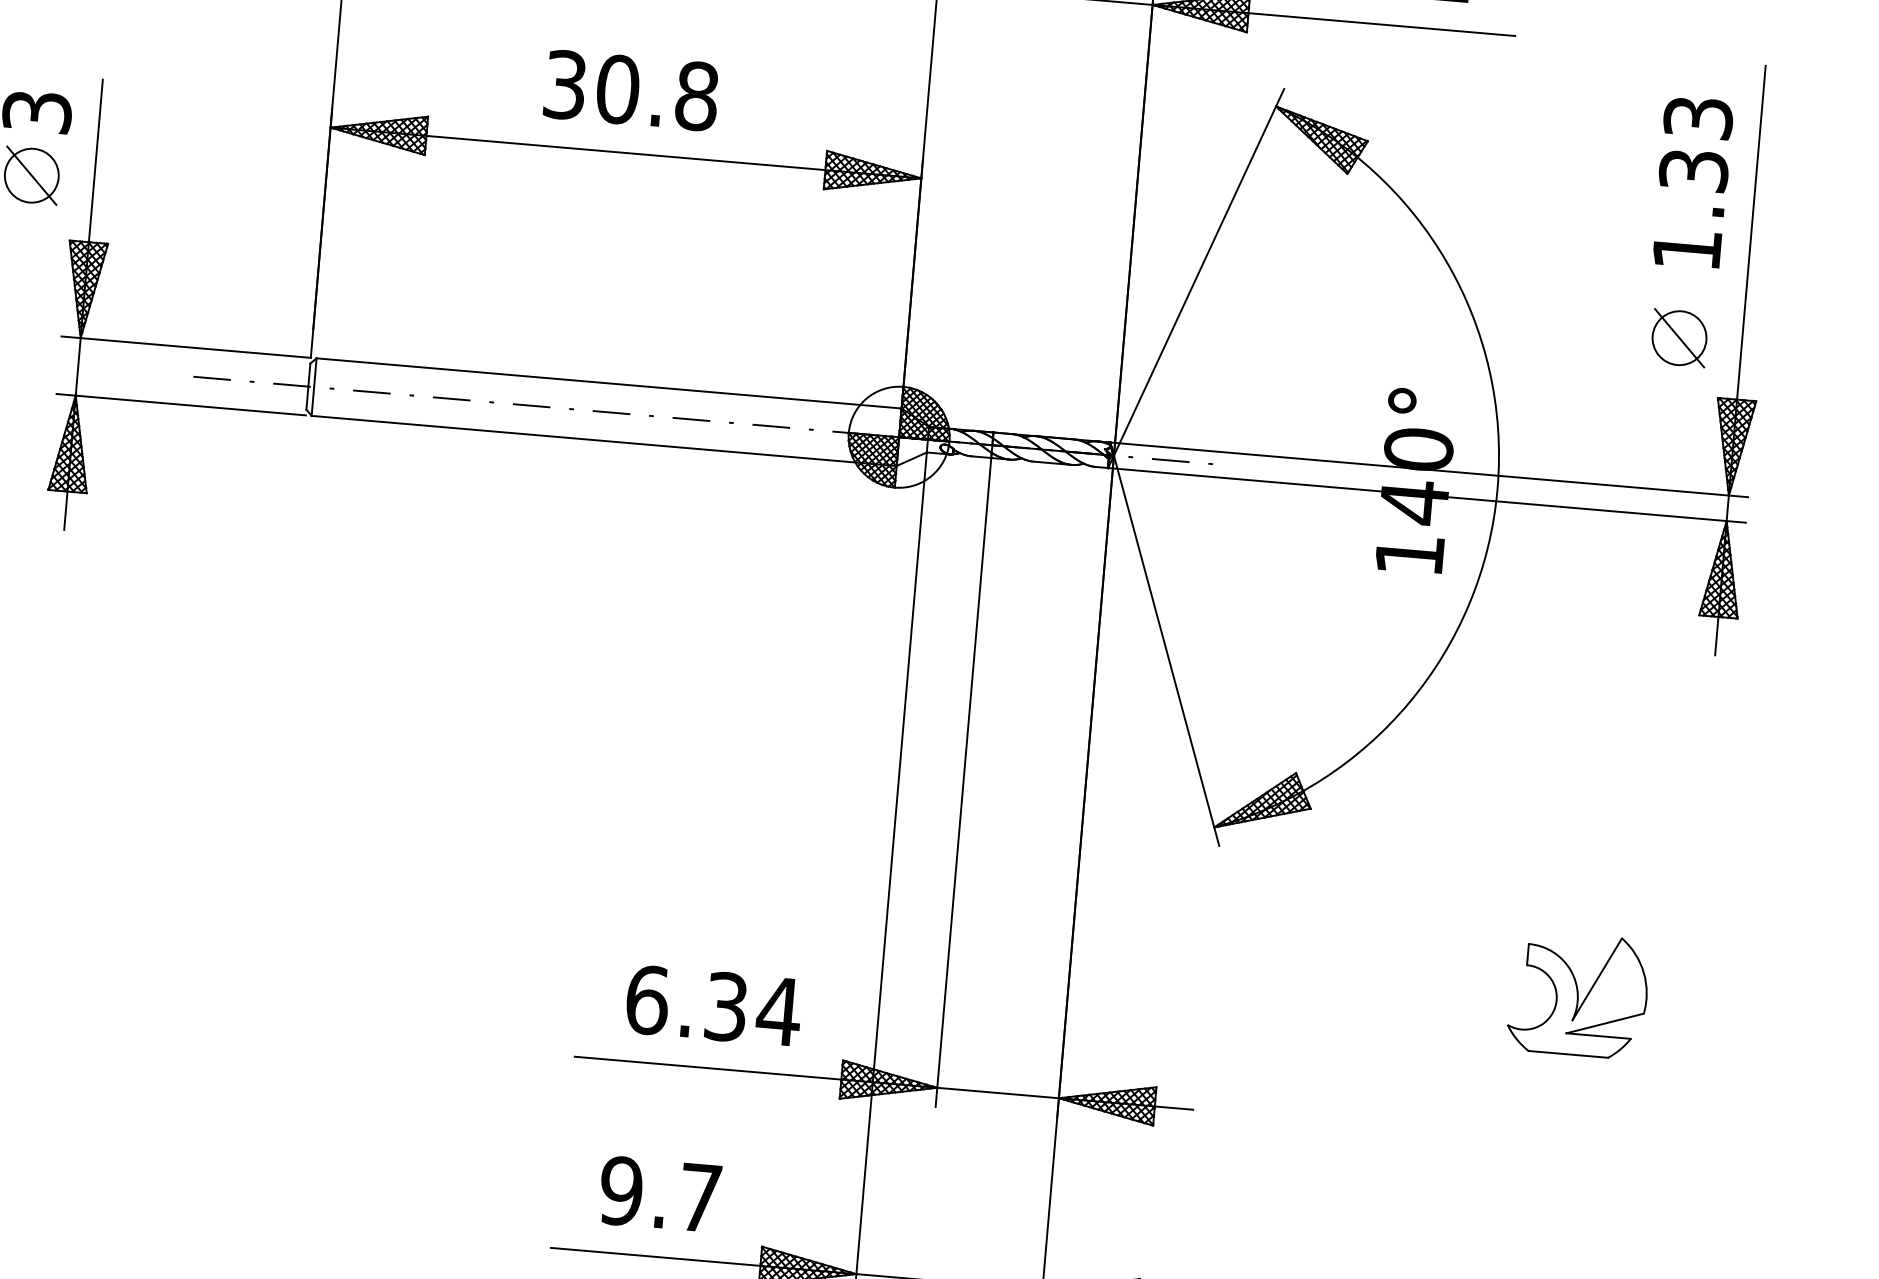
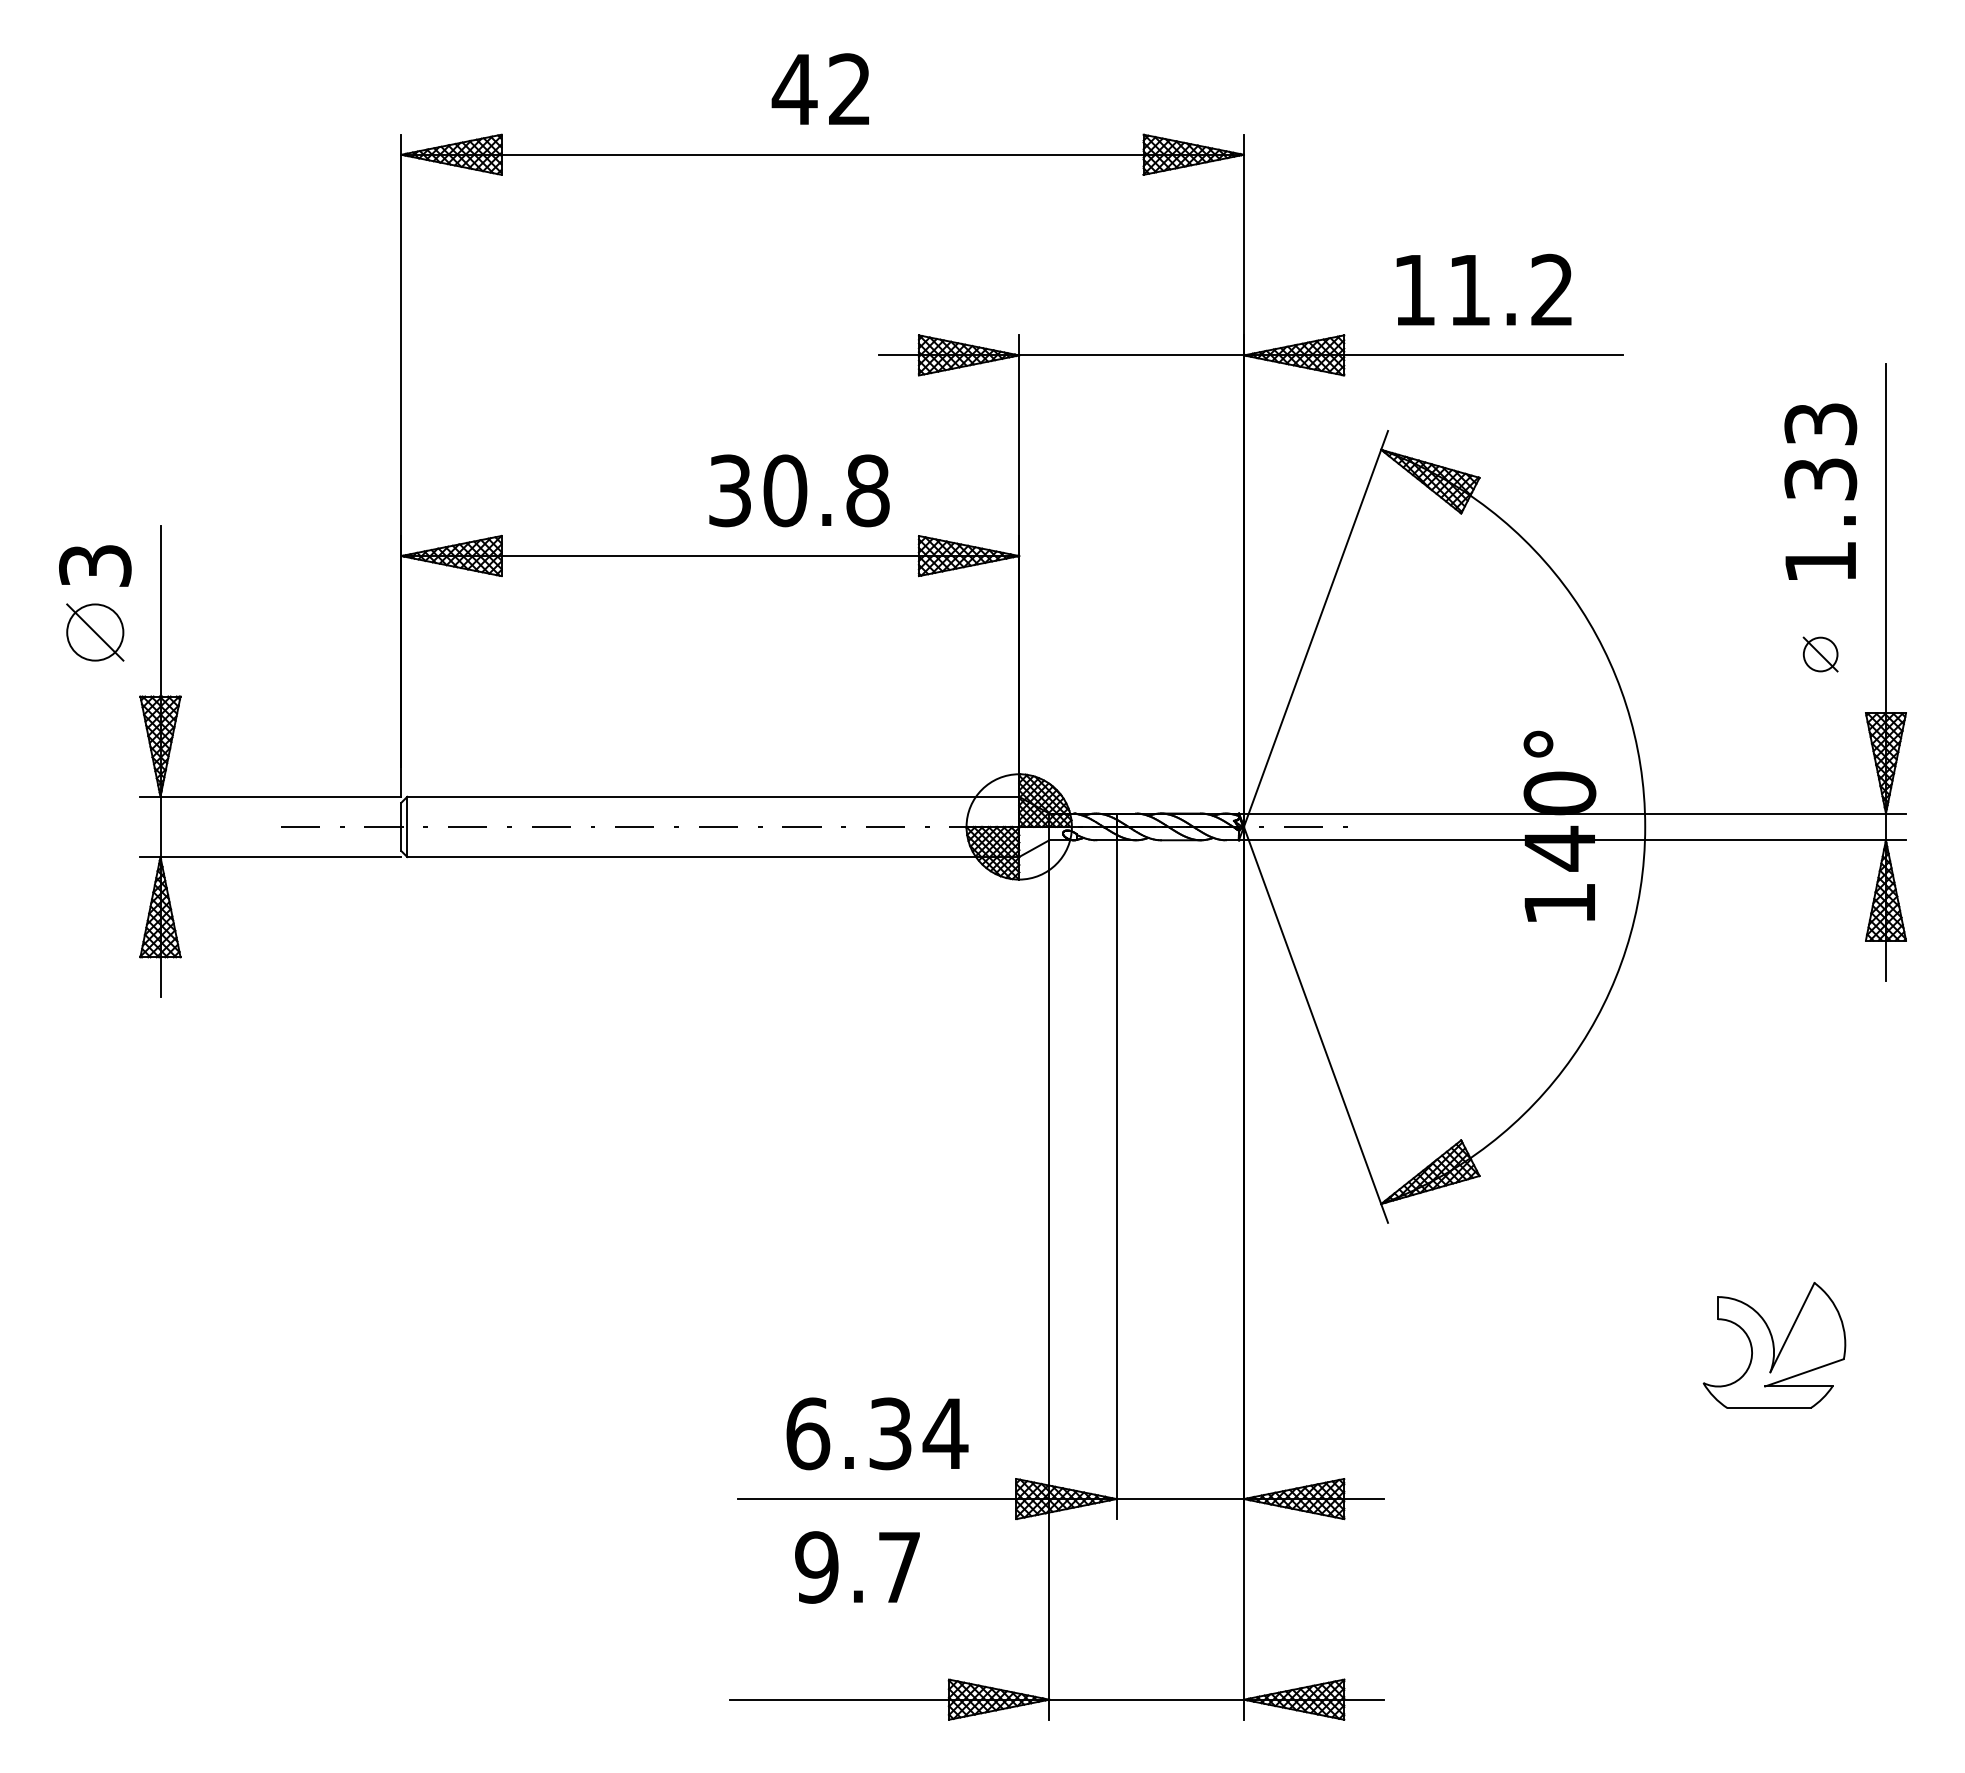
text: (631, 90) -> (799, 490), moved
part: (1679, 338) -> (1820, 654), size x0.6
text: (660, 1194) -> (857, 1567), moved

